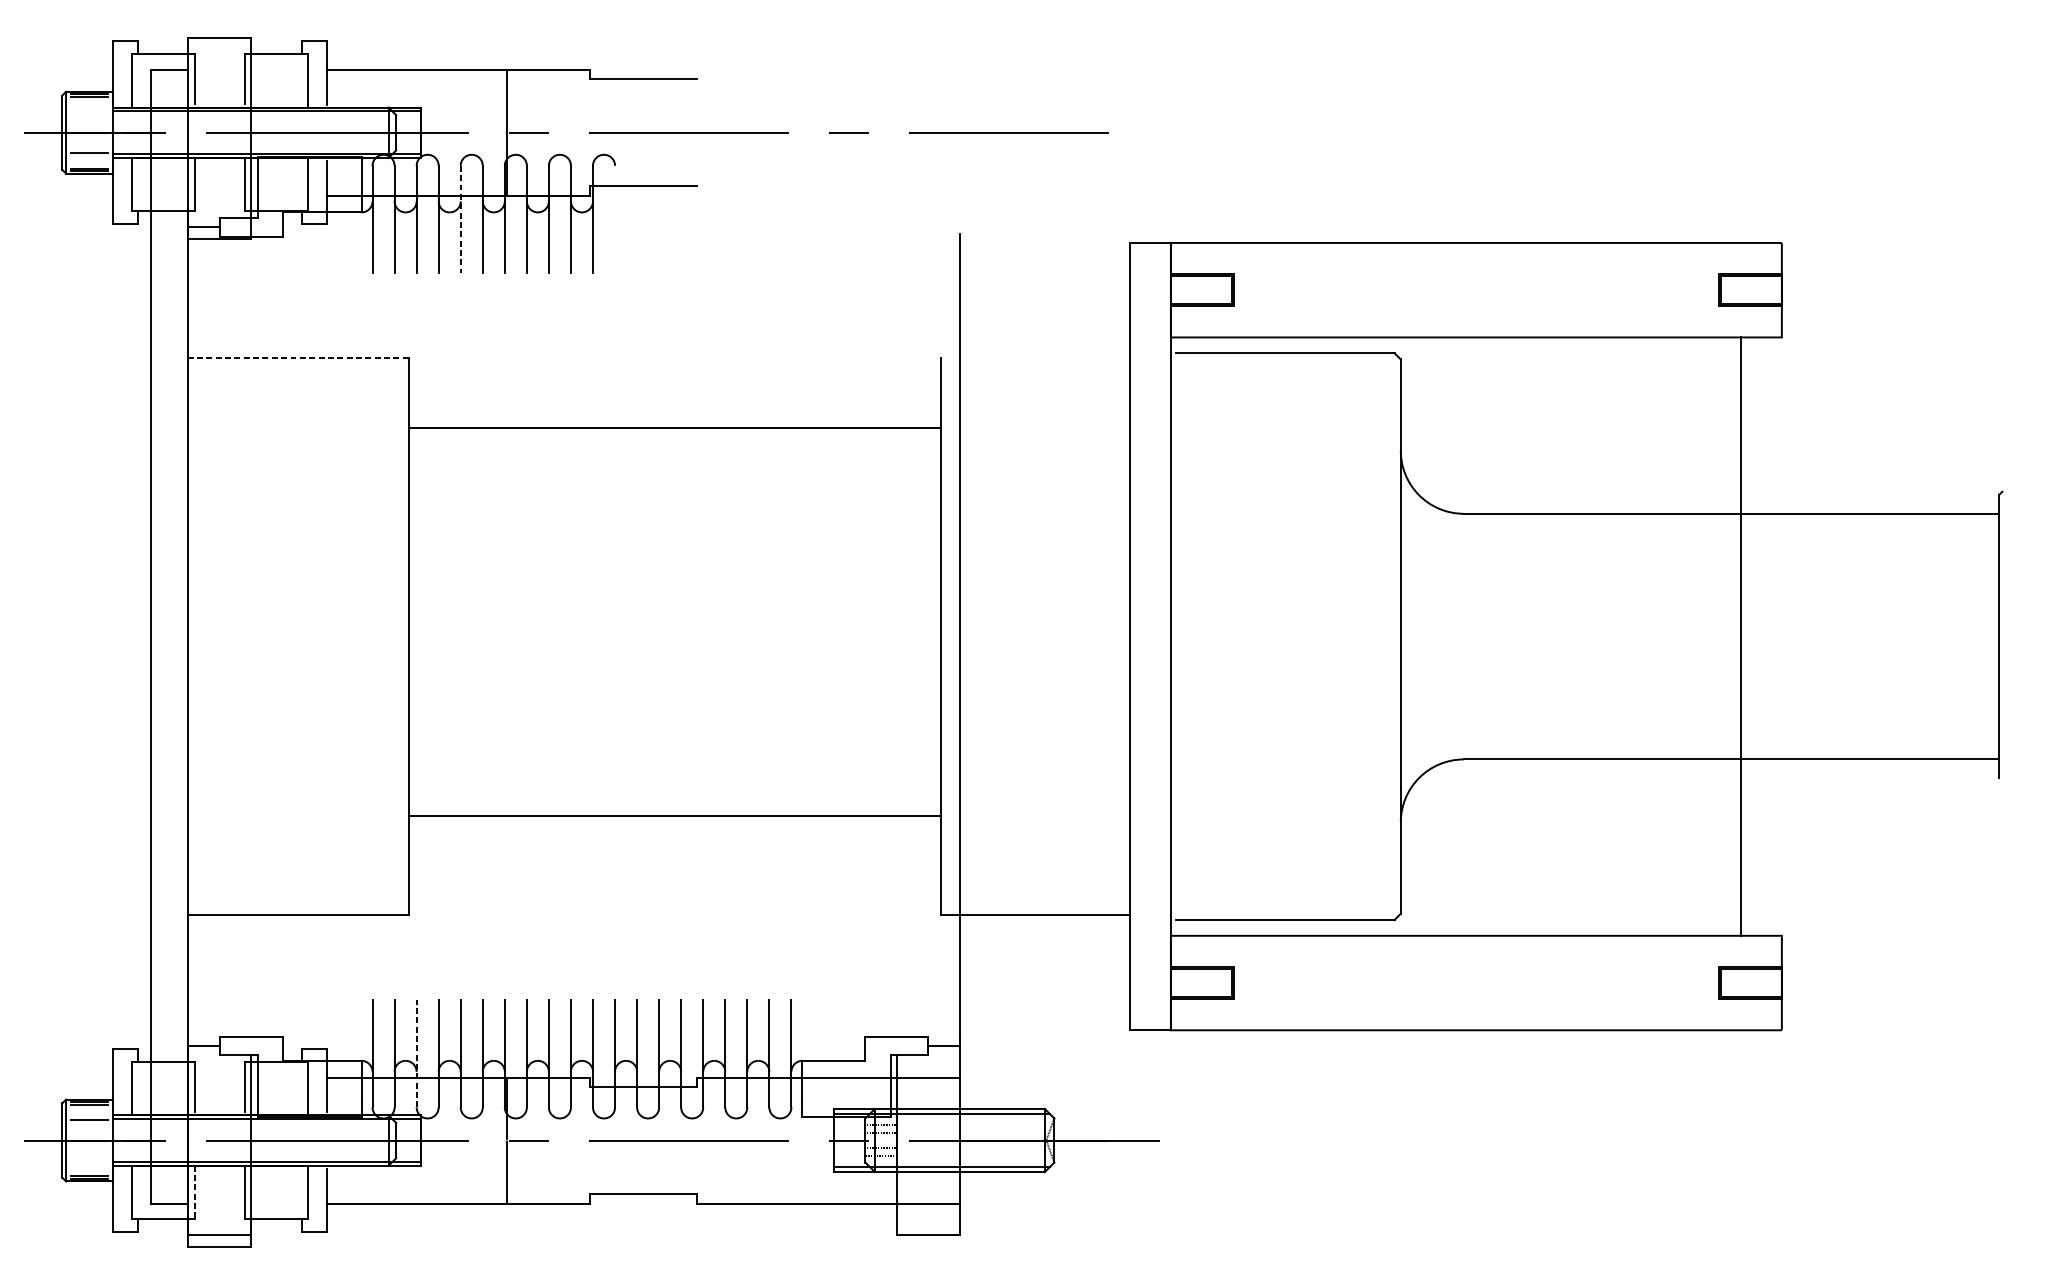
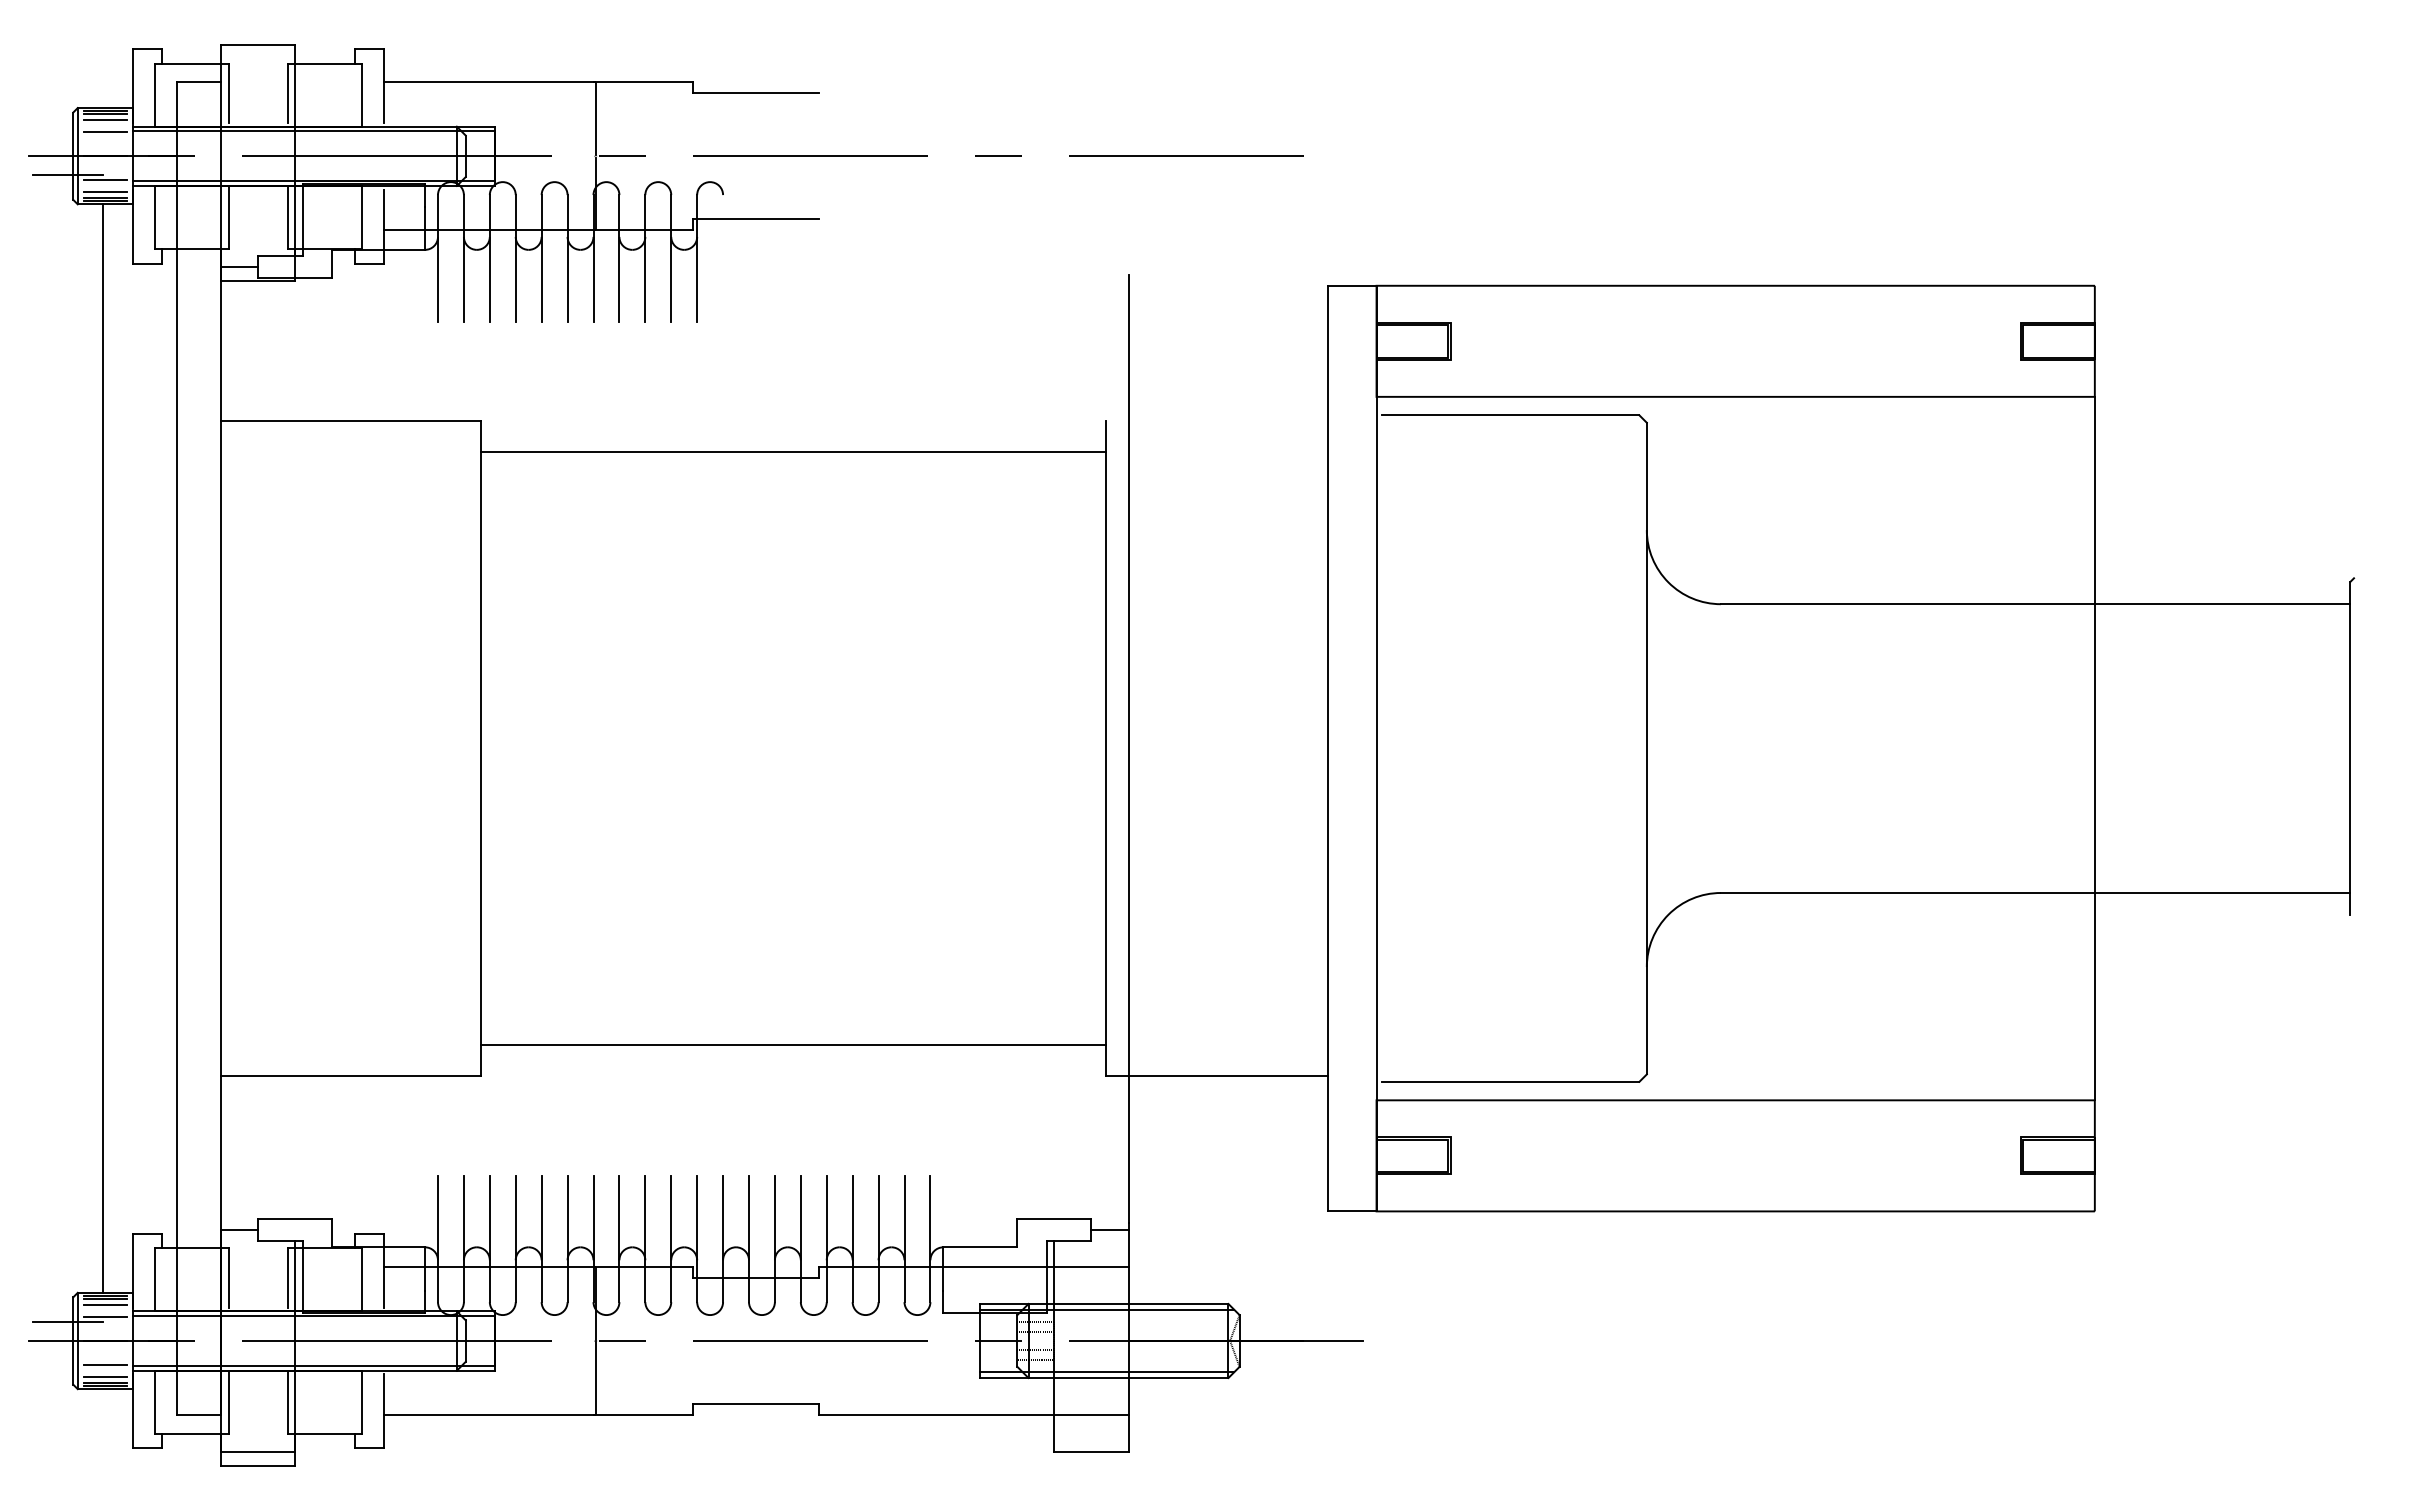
line: (88, 102) -> (104, 120), added
line: (88, 112) -> (104, 132), added
line: (57, 148) -> (67, 174), added
line: (88, 163) -> (104, 192), added
line: (460, 219) -> (541, 258), dashed -> solid
line: (298, 357) -> (350, 420), dashed -> solid
line: (674, 428) -> (793, 452), moved
line: (87, 636) -> (102, 748), added
line: (1740, 636) -> (2094, 748), moved
line: (674, 816) -> (793, 1044), moved
line: (416, 1053) -> (489, 1238), dashed -> solid
line: (88, 1109) -> (104, 1304), added
line: (57, 1124) -> (67, 1322), added
line: (88, 1161) -> (104, 1365), added
line: (88, 1171) -> (104, 1377), added
line: (194, 1192) -> (228, 1402), dashed -> solid

